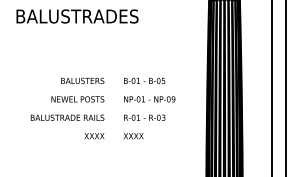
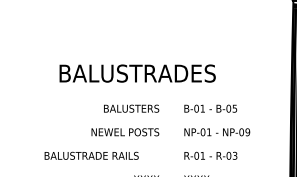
text: (77, 16) -> (137, 73), moved
text: (67, 117) -> (91, 155), moved

